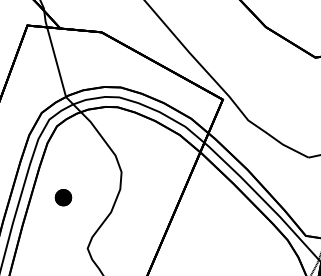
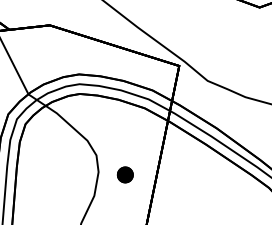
part: (63, 197) -> (125, 174), moved

